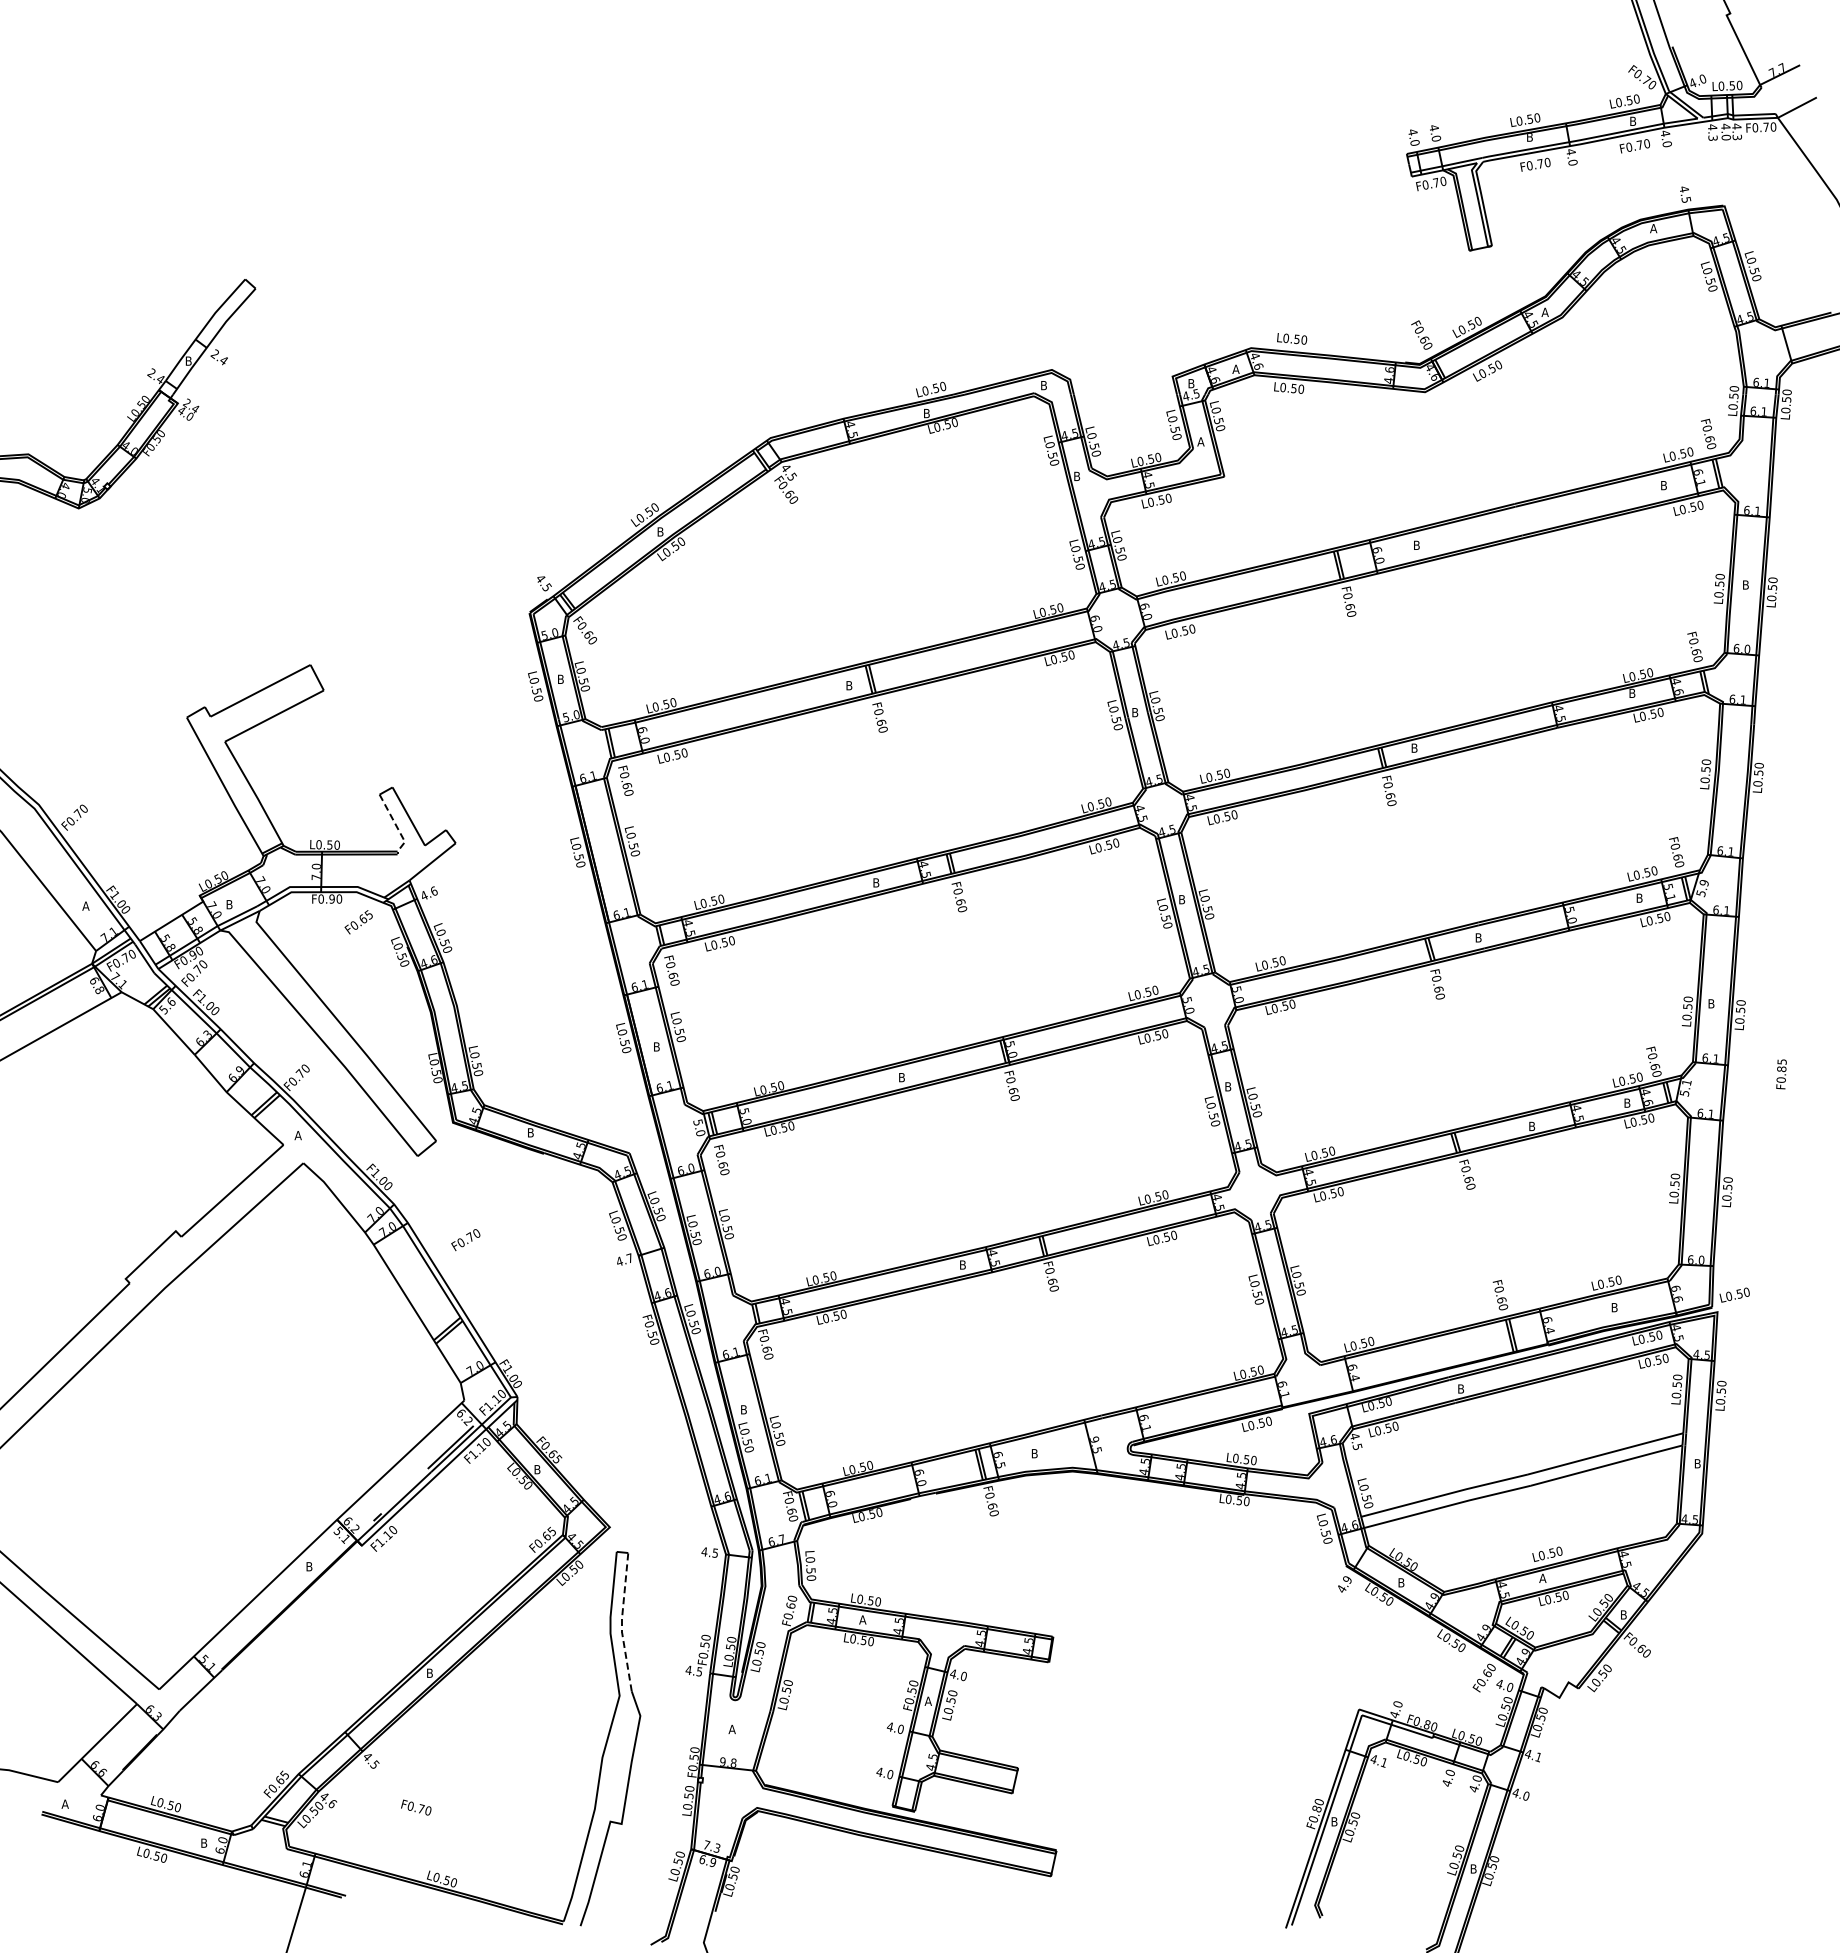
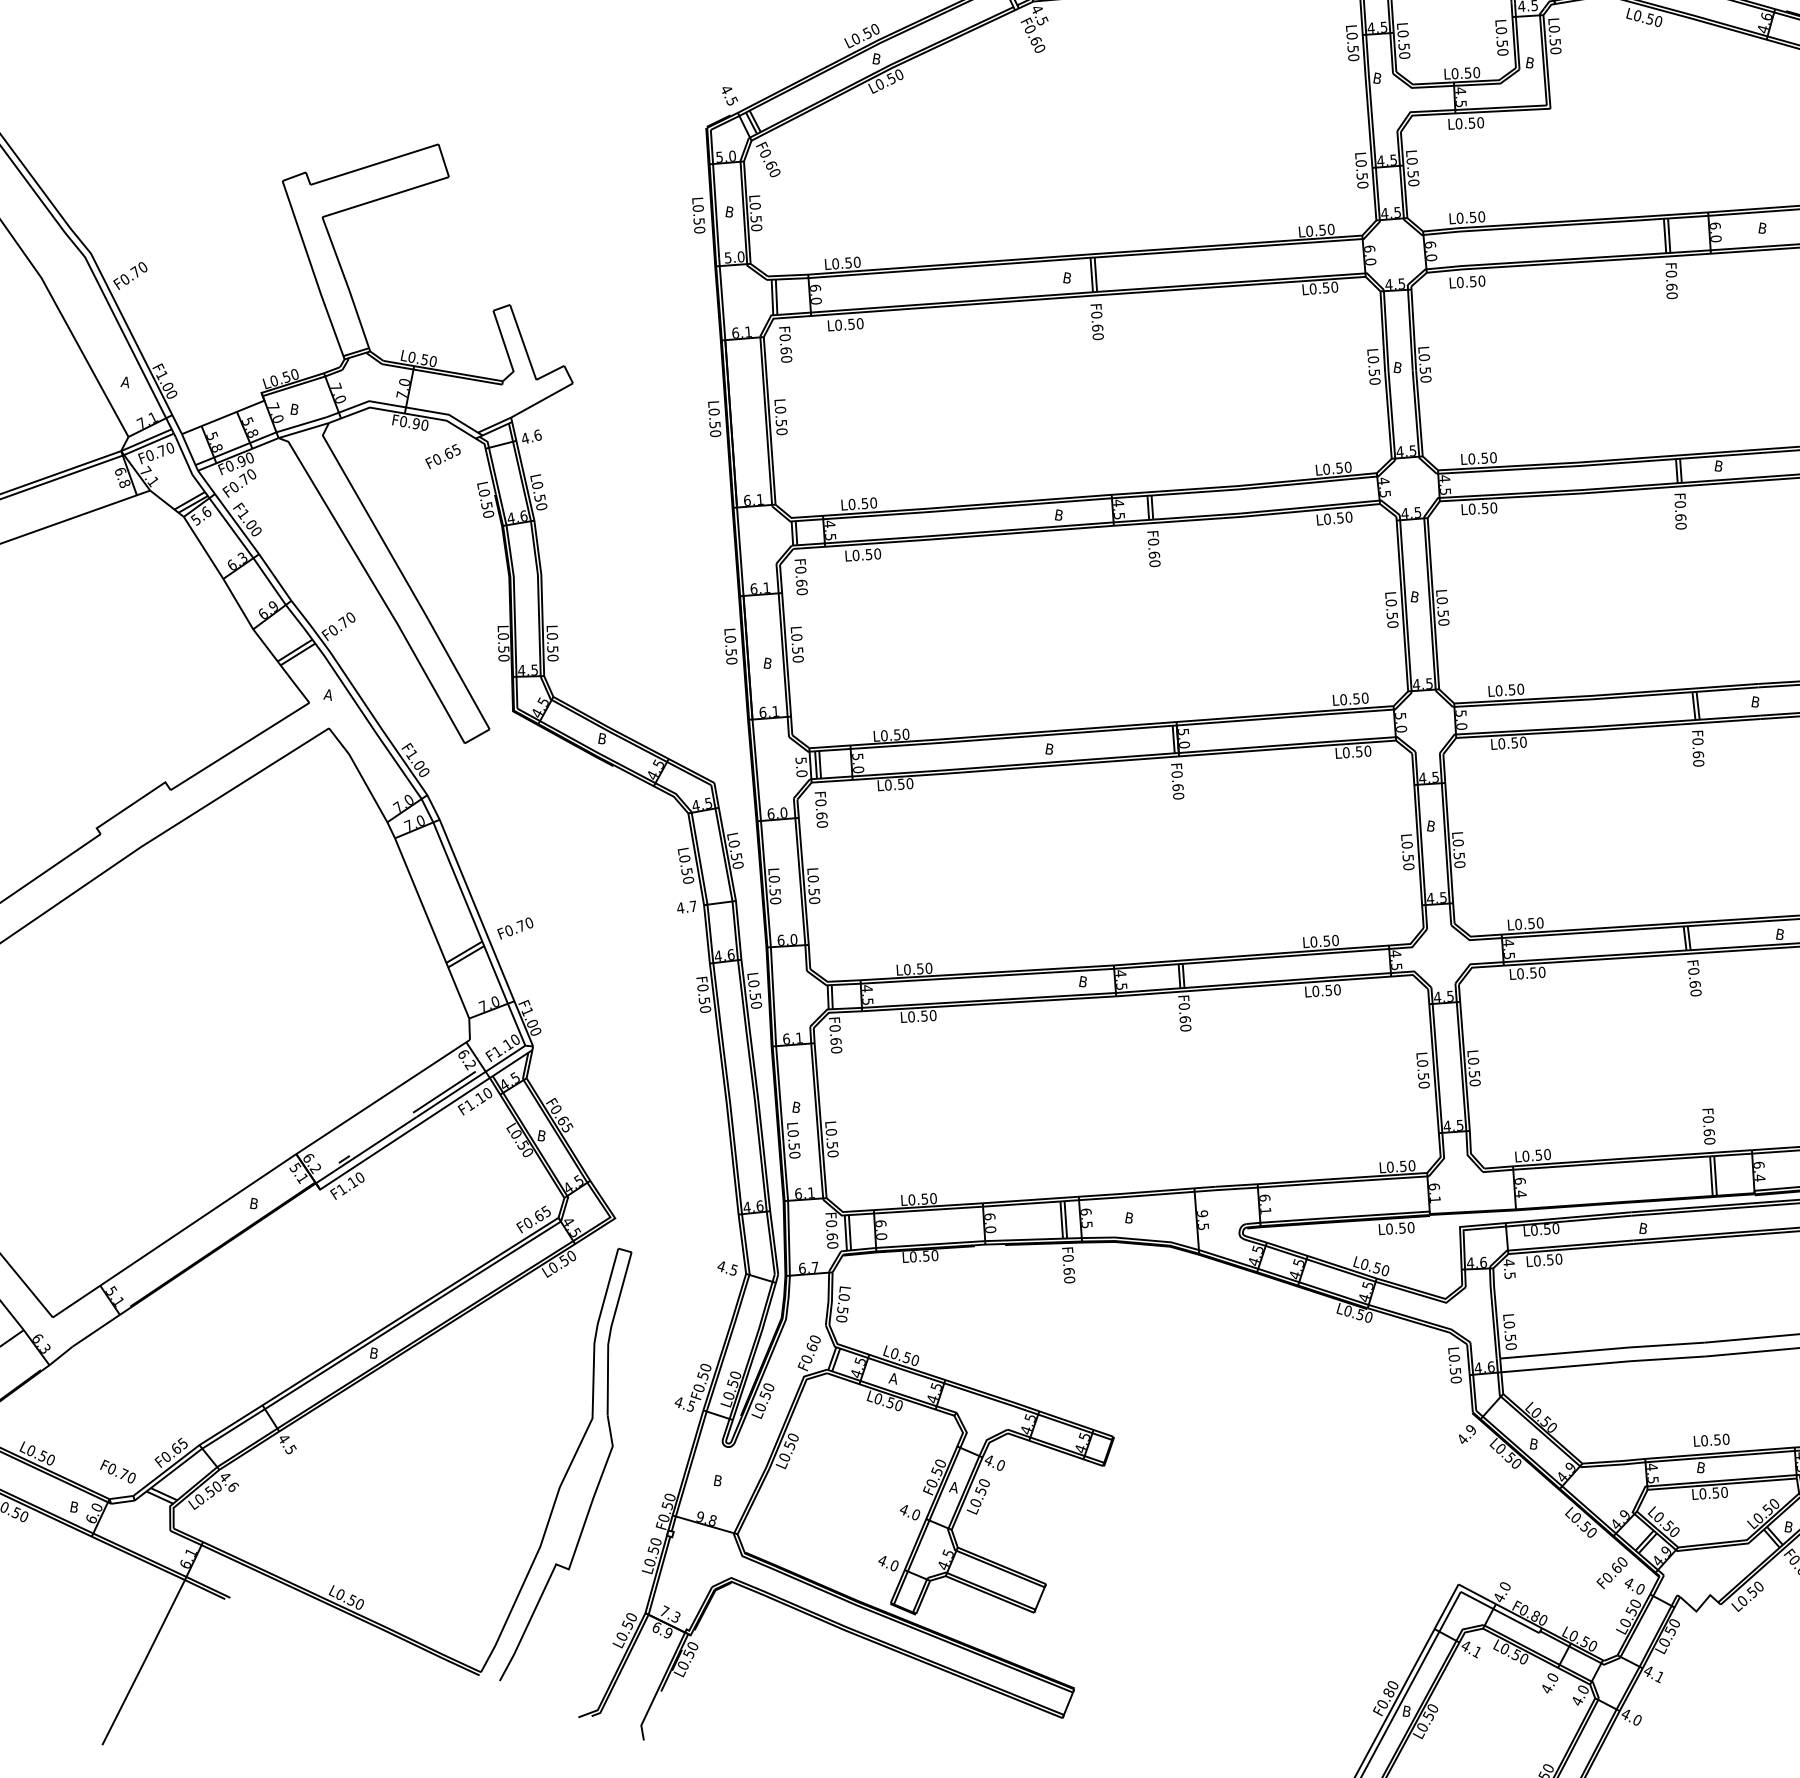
text: (1200, 441) -> (1529, 62), A -> B
line: (395, 824) -> (505, 349), dashed -> solid
text: (465, 1240) -> (514, 928), moved
text: (1542, 1577) -> (1700, 1466), A -> B
line: (622, 1621) -> (610, 1331), dashed -> solid
text: (731, 1729) -> (717, 1480), A -> B
text: (416, 1807) -> (118, 1471), moved

